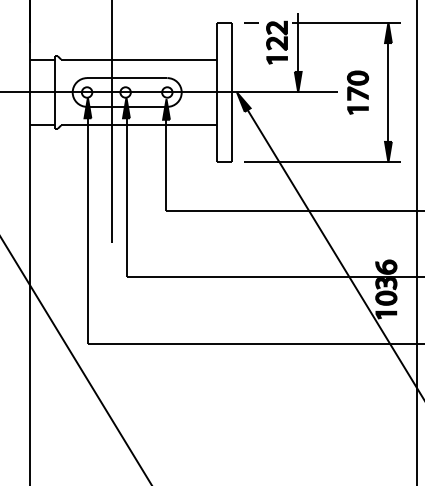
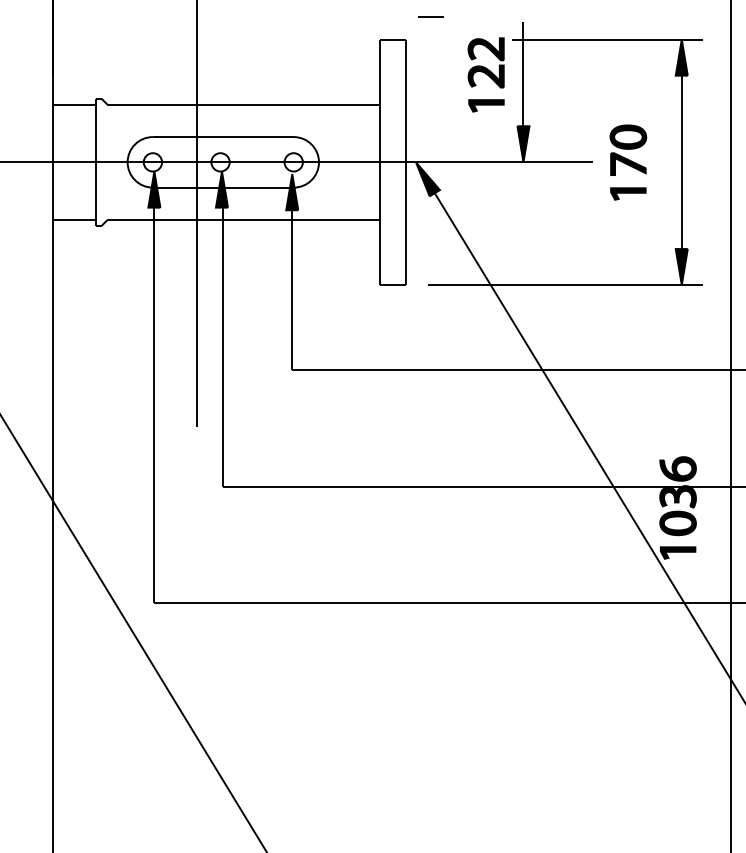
line: (251, 22) -> (430, 16), moved

